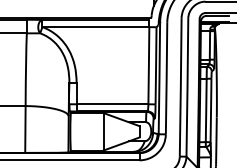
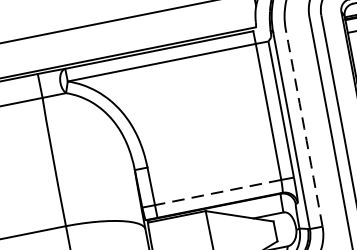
arc: (166, 78) -> (304, 128), solid -> dashed
line: (112, 104) -> (218, 192), solid -> dashed

